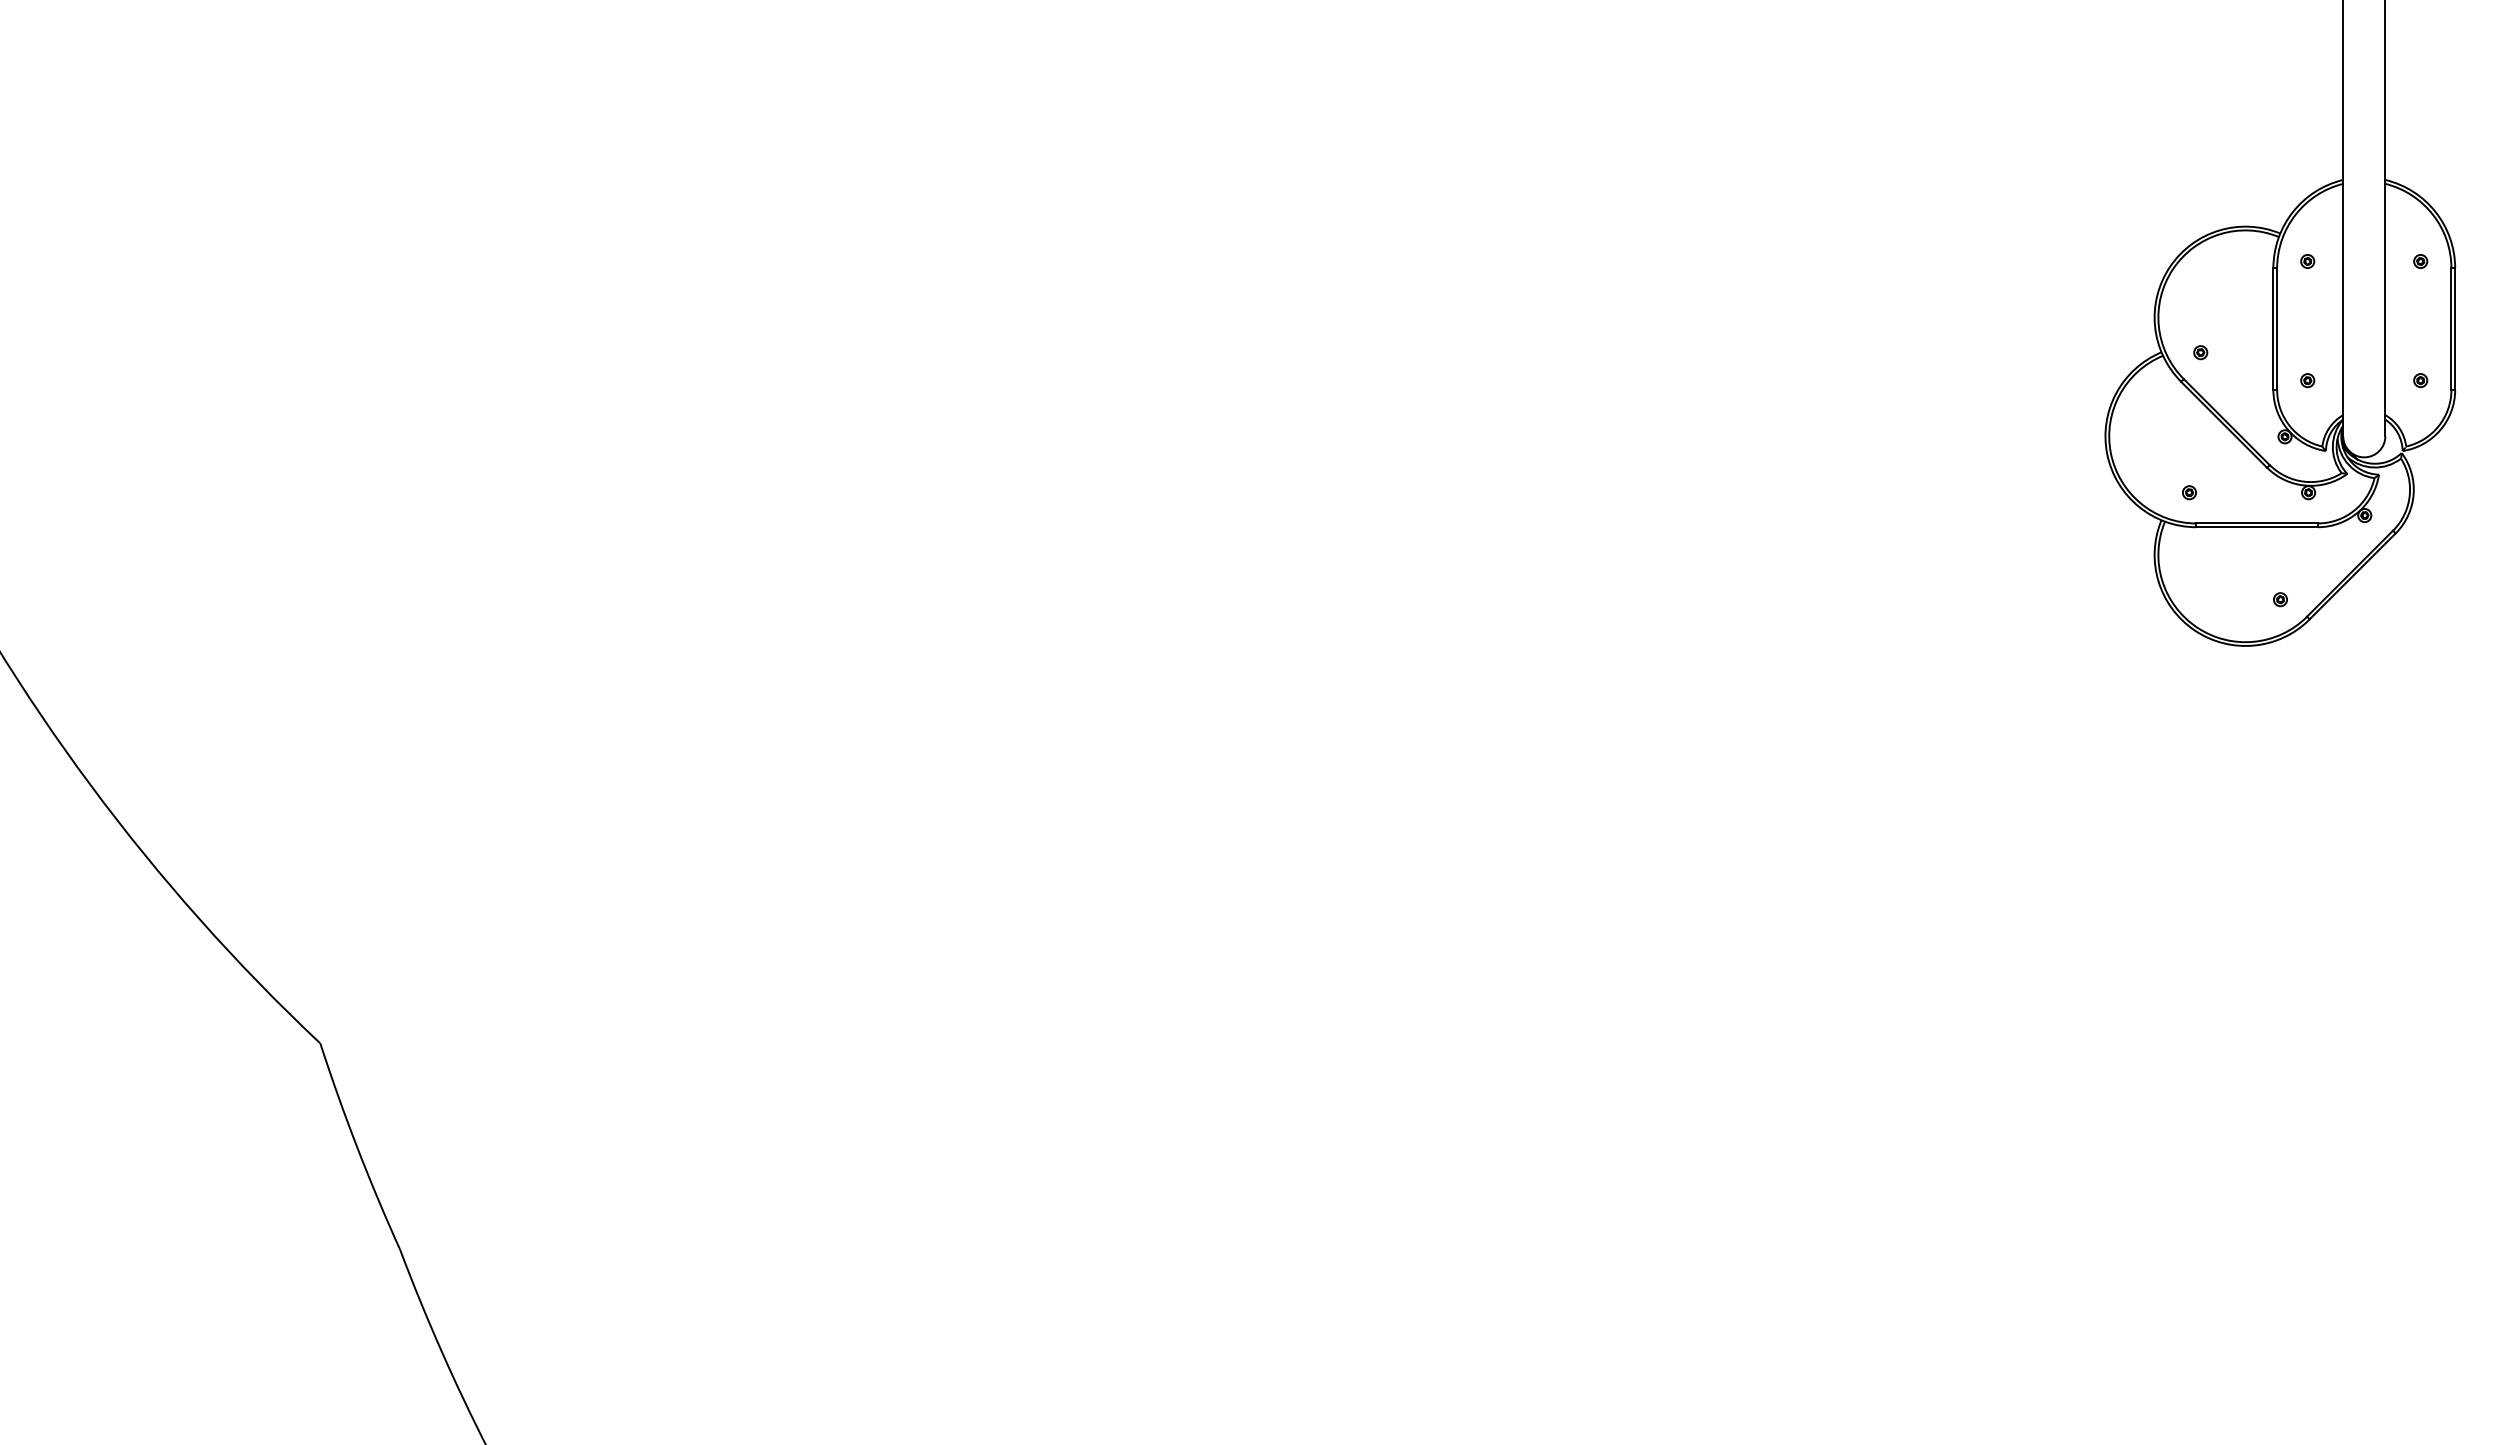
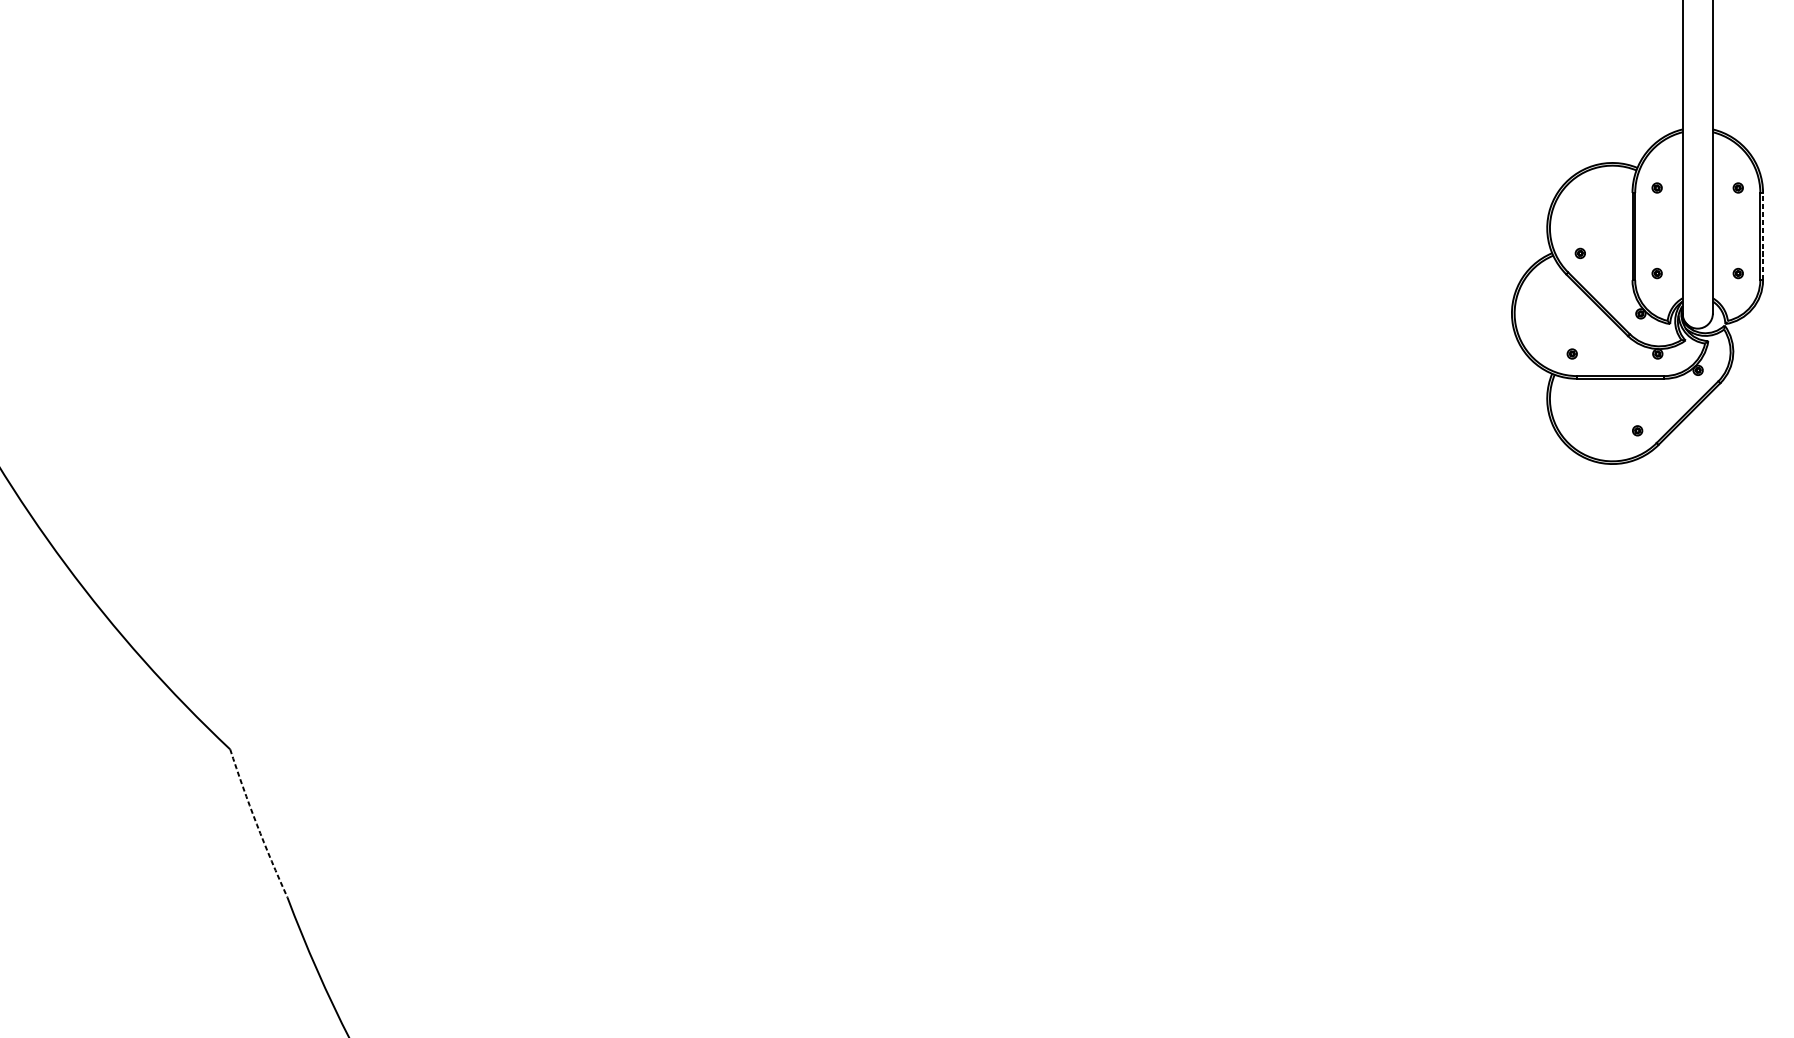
line: (2455, 329) -> (1763, 236), solid -> dashed
arc: (357, 1147) -> (256, 824), solid -> dashed

